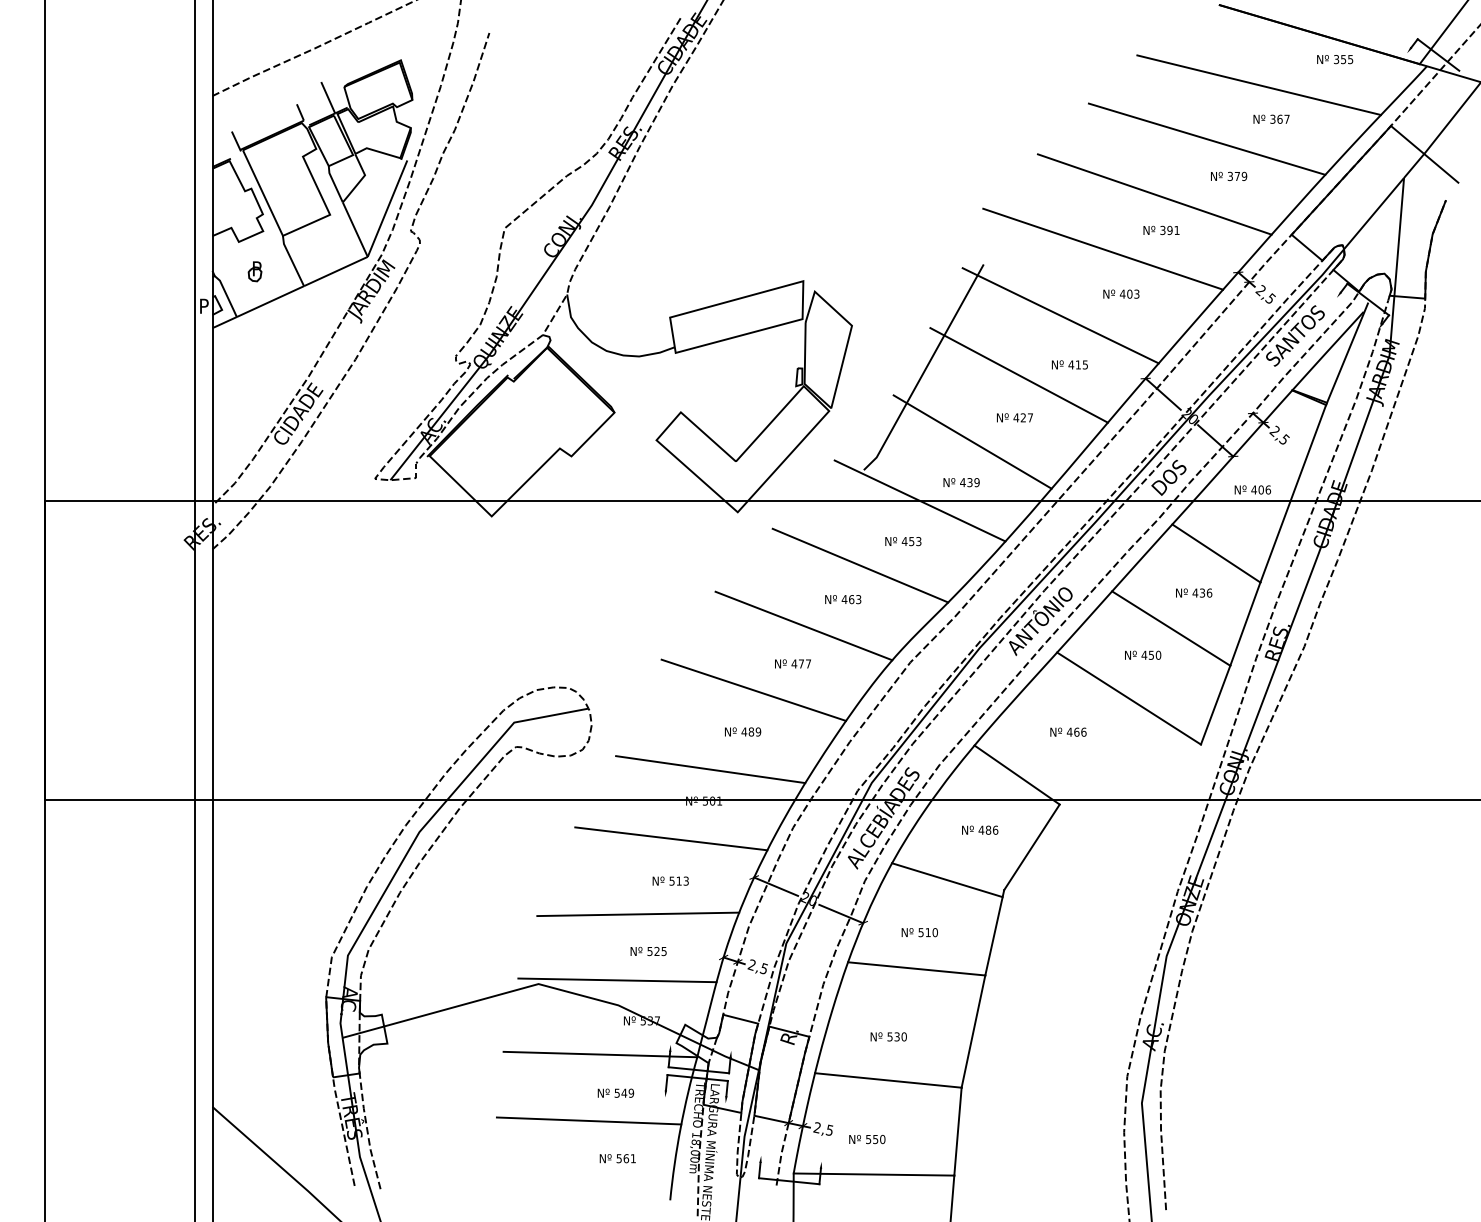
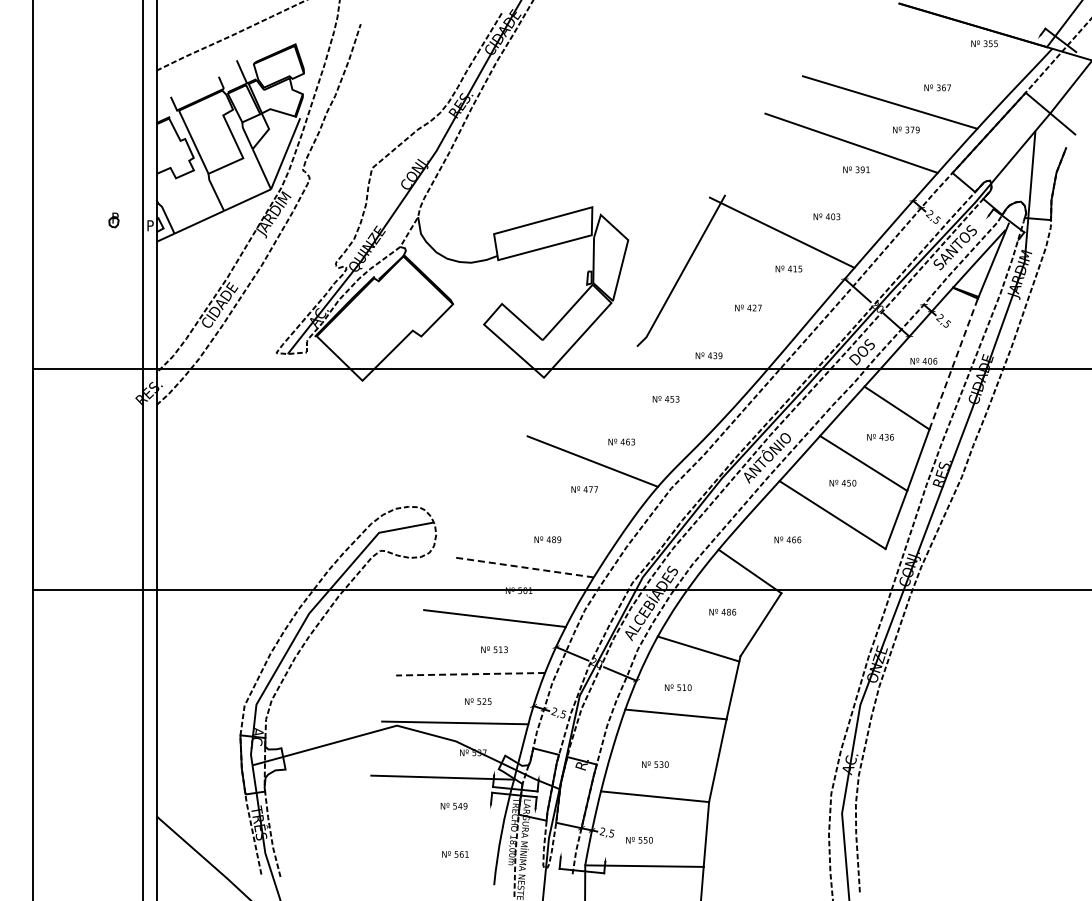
line: (1259, 84) -> (928, 62), removed
line: (1103, 249) -> (813, 183), removed
part: (254, 272) -> (113, 220), moved
line: (1019, 375) -> (751, 276), removed
line: (973, 441) -> (717, 325), removed
line: (1292, 494) -> (953, 364), solid -> dashed
line: (920, 501) -> (678, 369), removed
line: (860, 564) -> (634, 416), removed
line: (753, 689) -> (555, 508), removed
line: (709, 769) -> (523, 567), solid -> dashed
line: (638, 914) -> (470, 674), solid -> dashed
line: (589, 1120) -> (434, 826), removed

